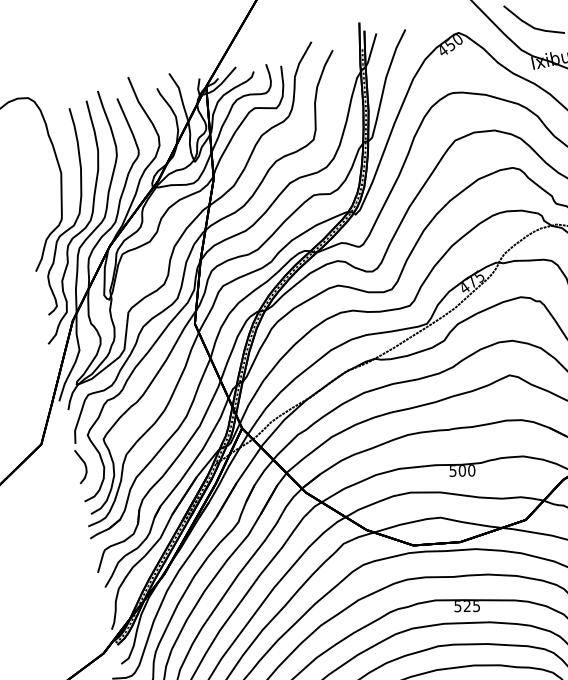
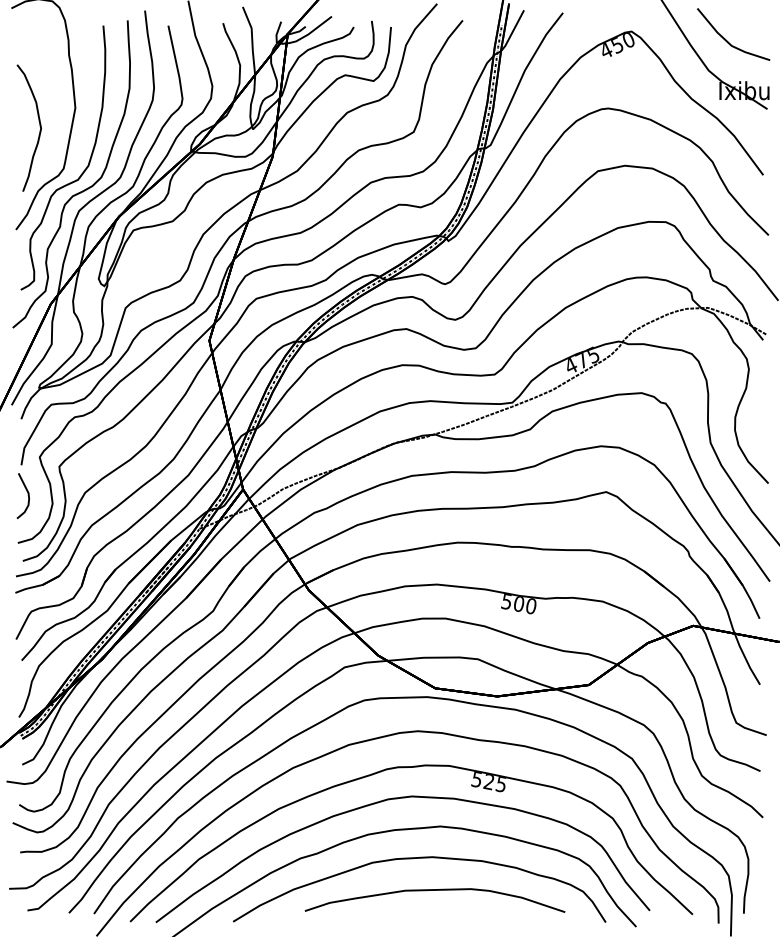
curve: (37, 192) -> (39, 126), added

